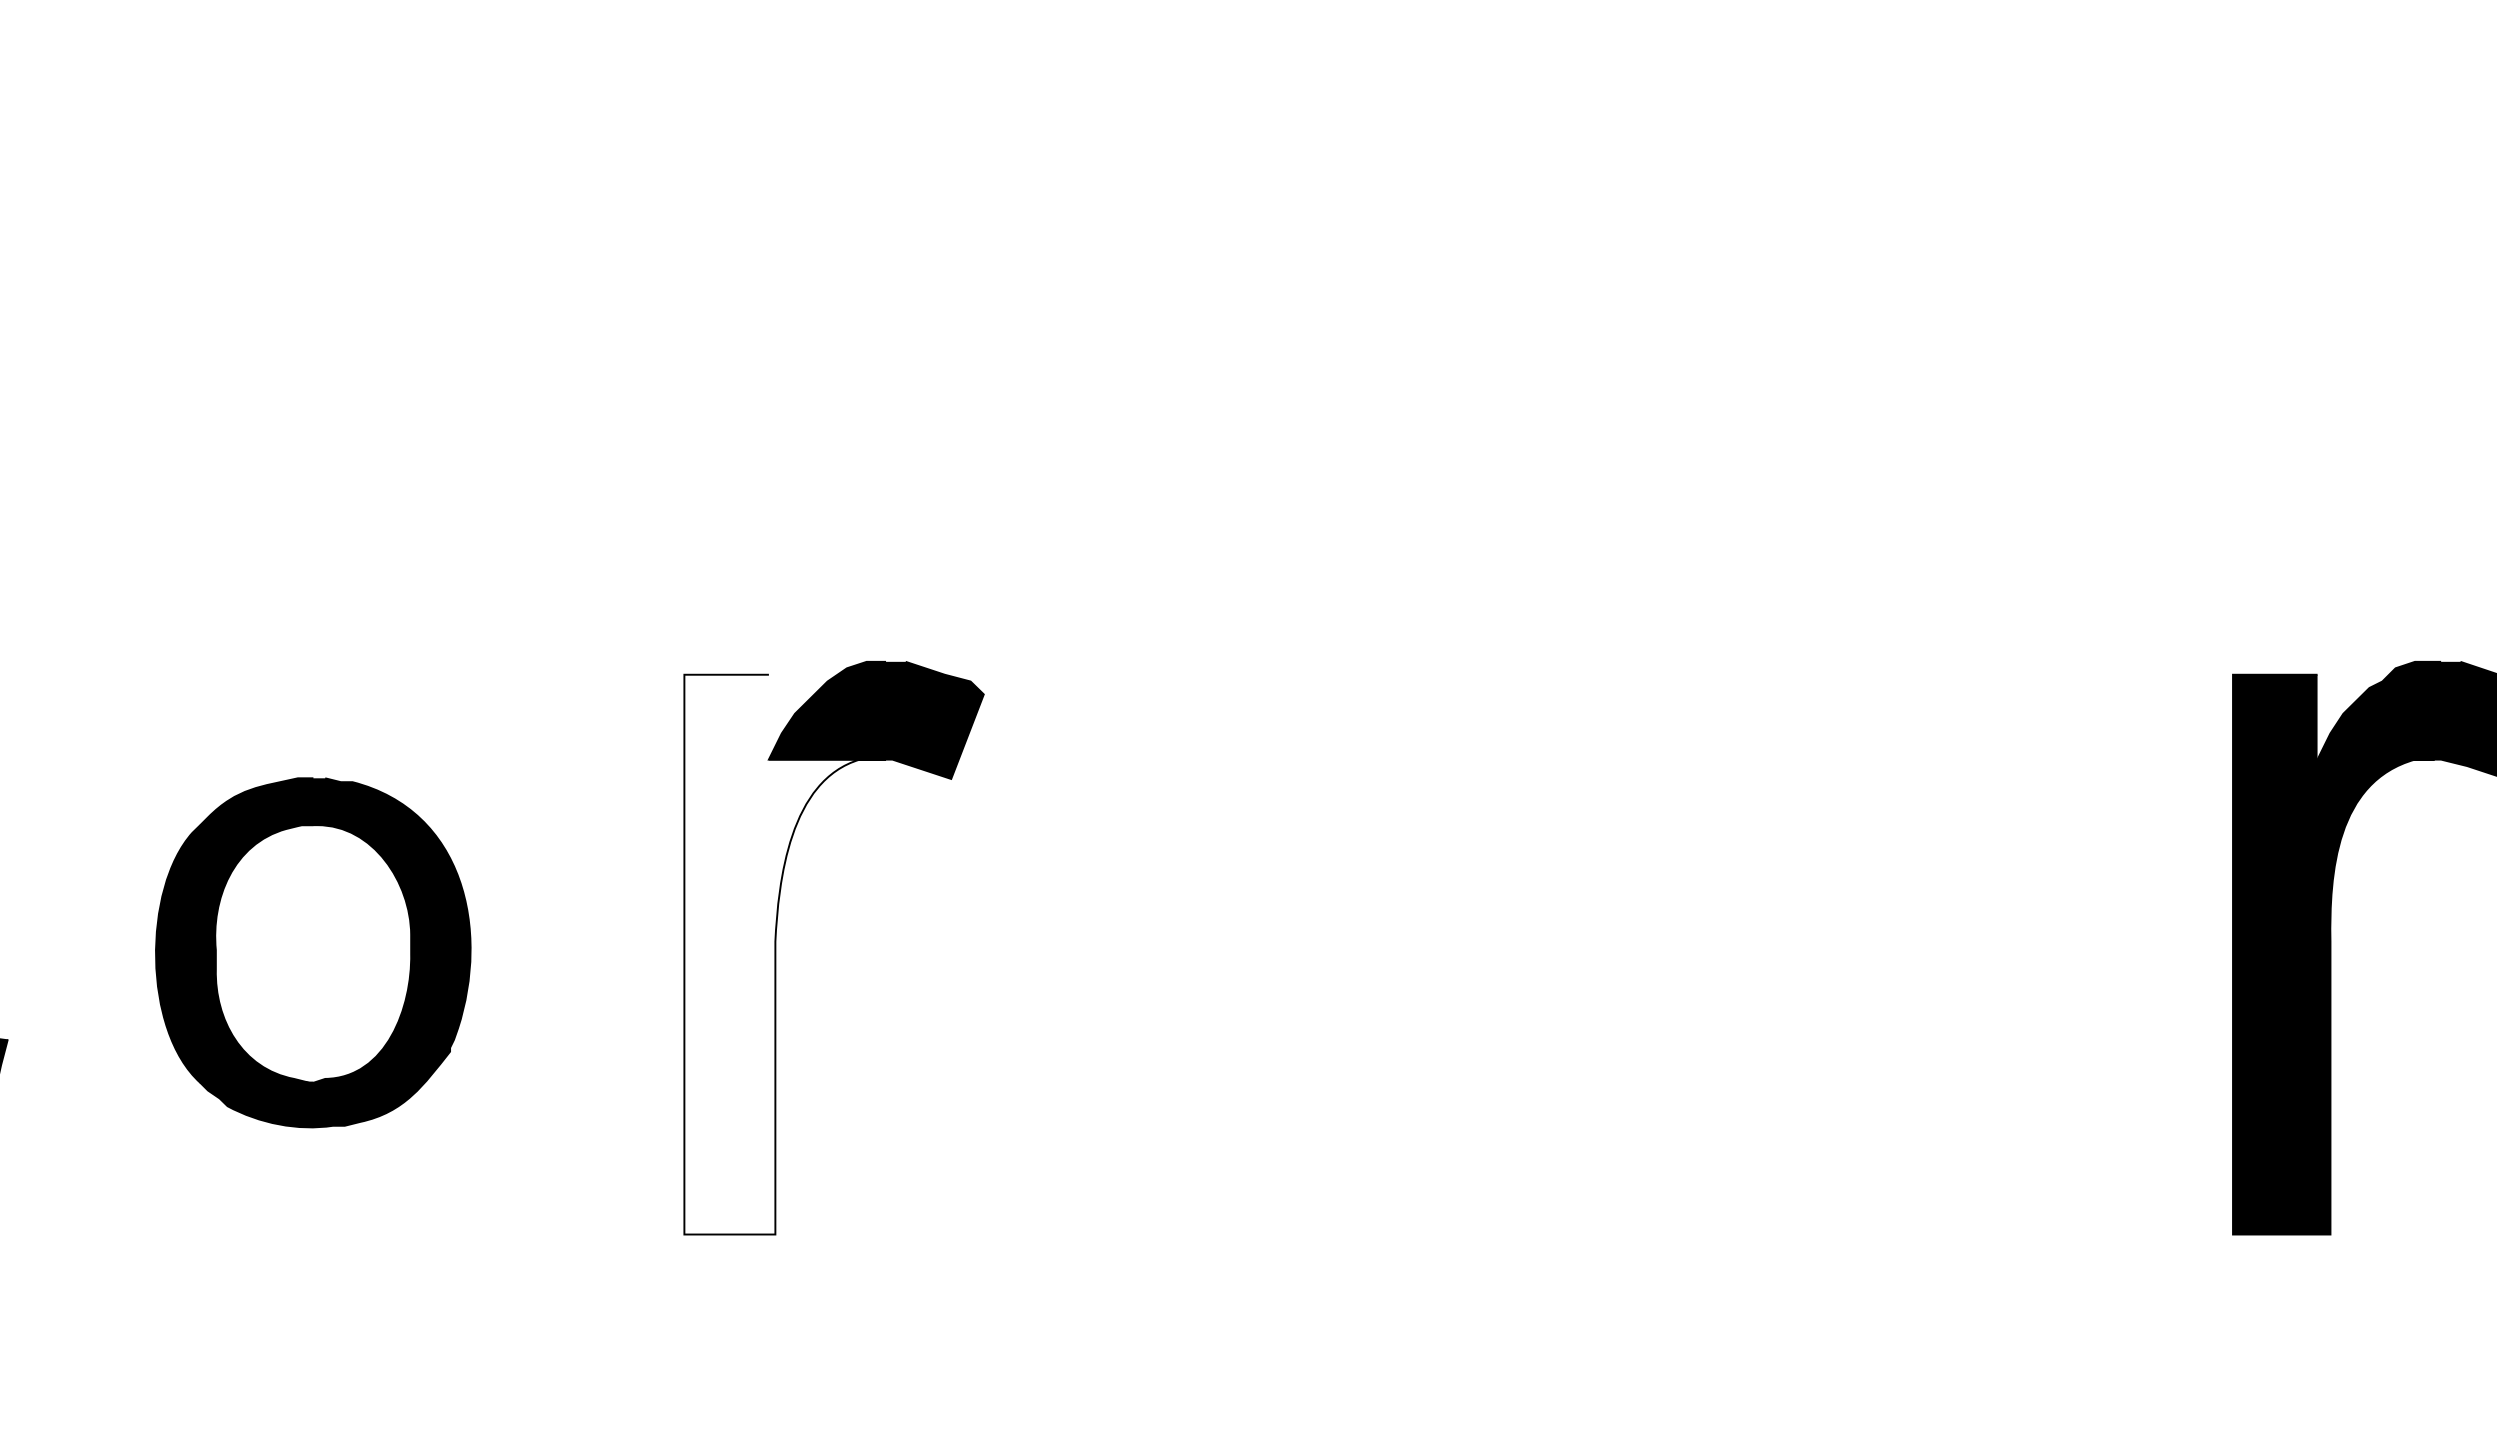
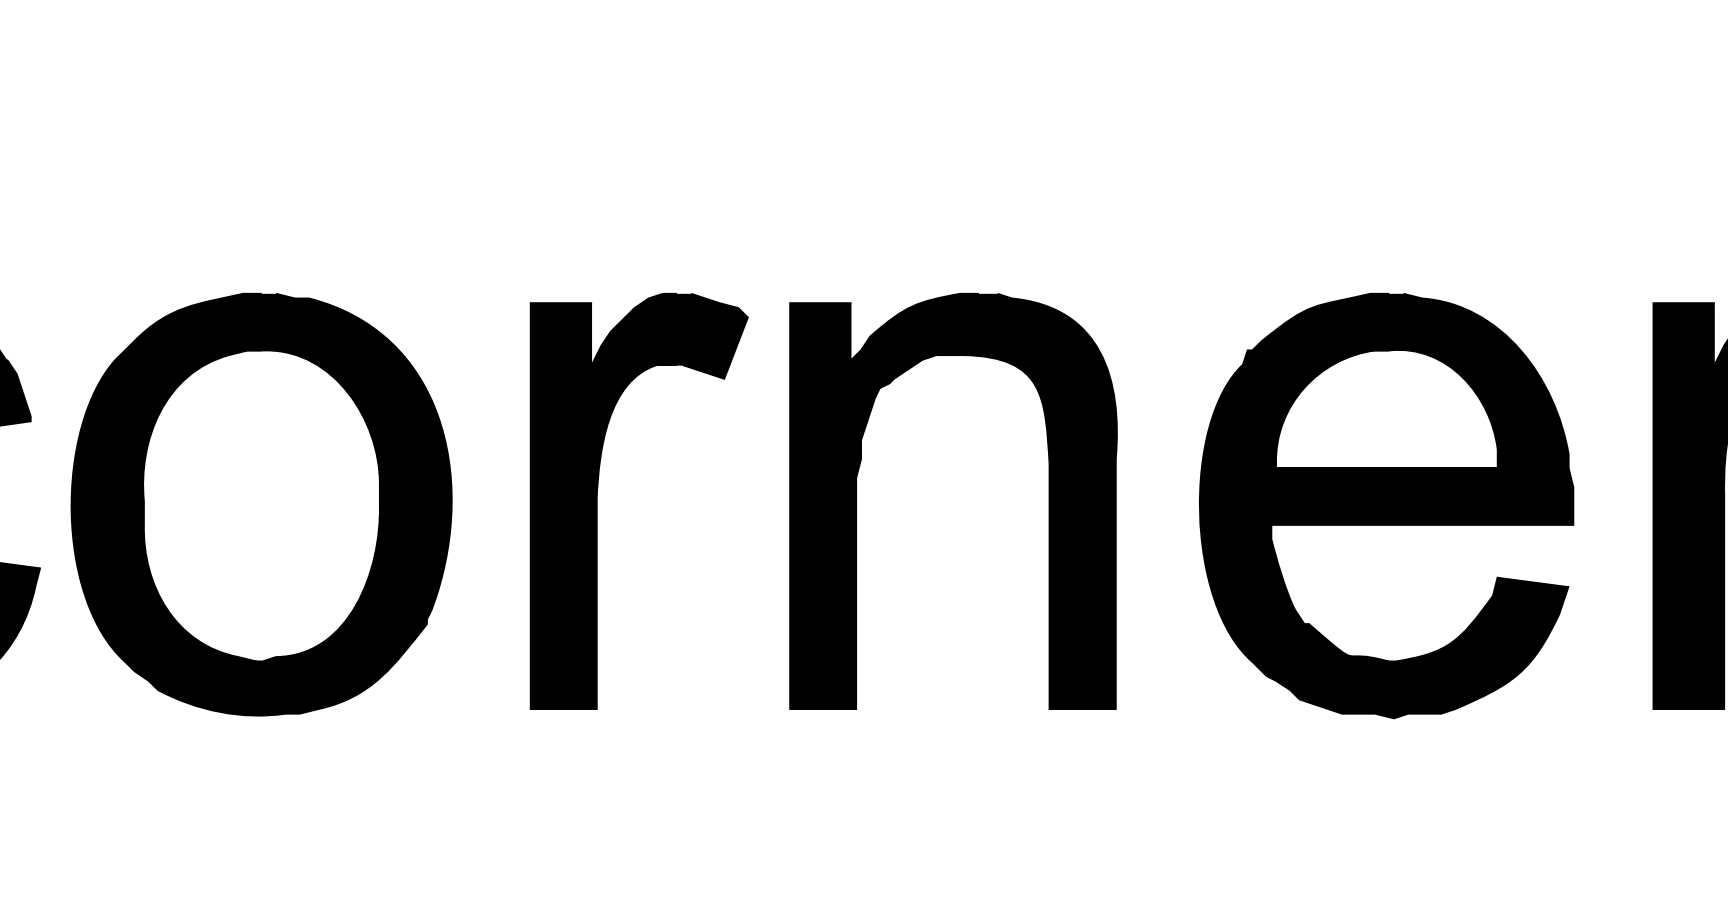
part: (1399, 948) -> (1049, 501), added
part: (313, 952) -> (261, 504), size x1.67
fill: (785, 954) -> (604, 505), added
part: (1864, 954) -> (1386, 505), added

